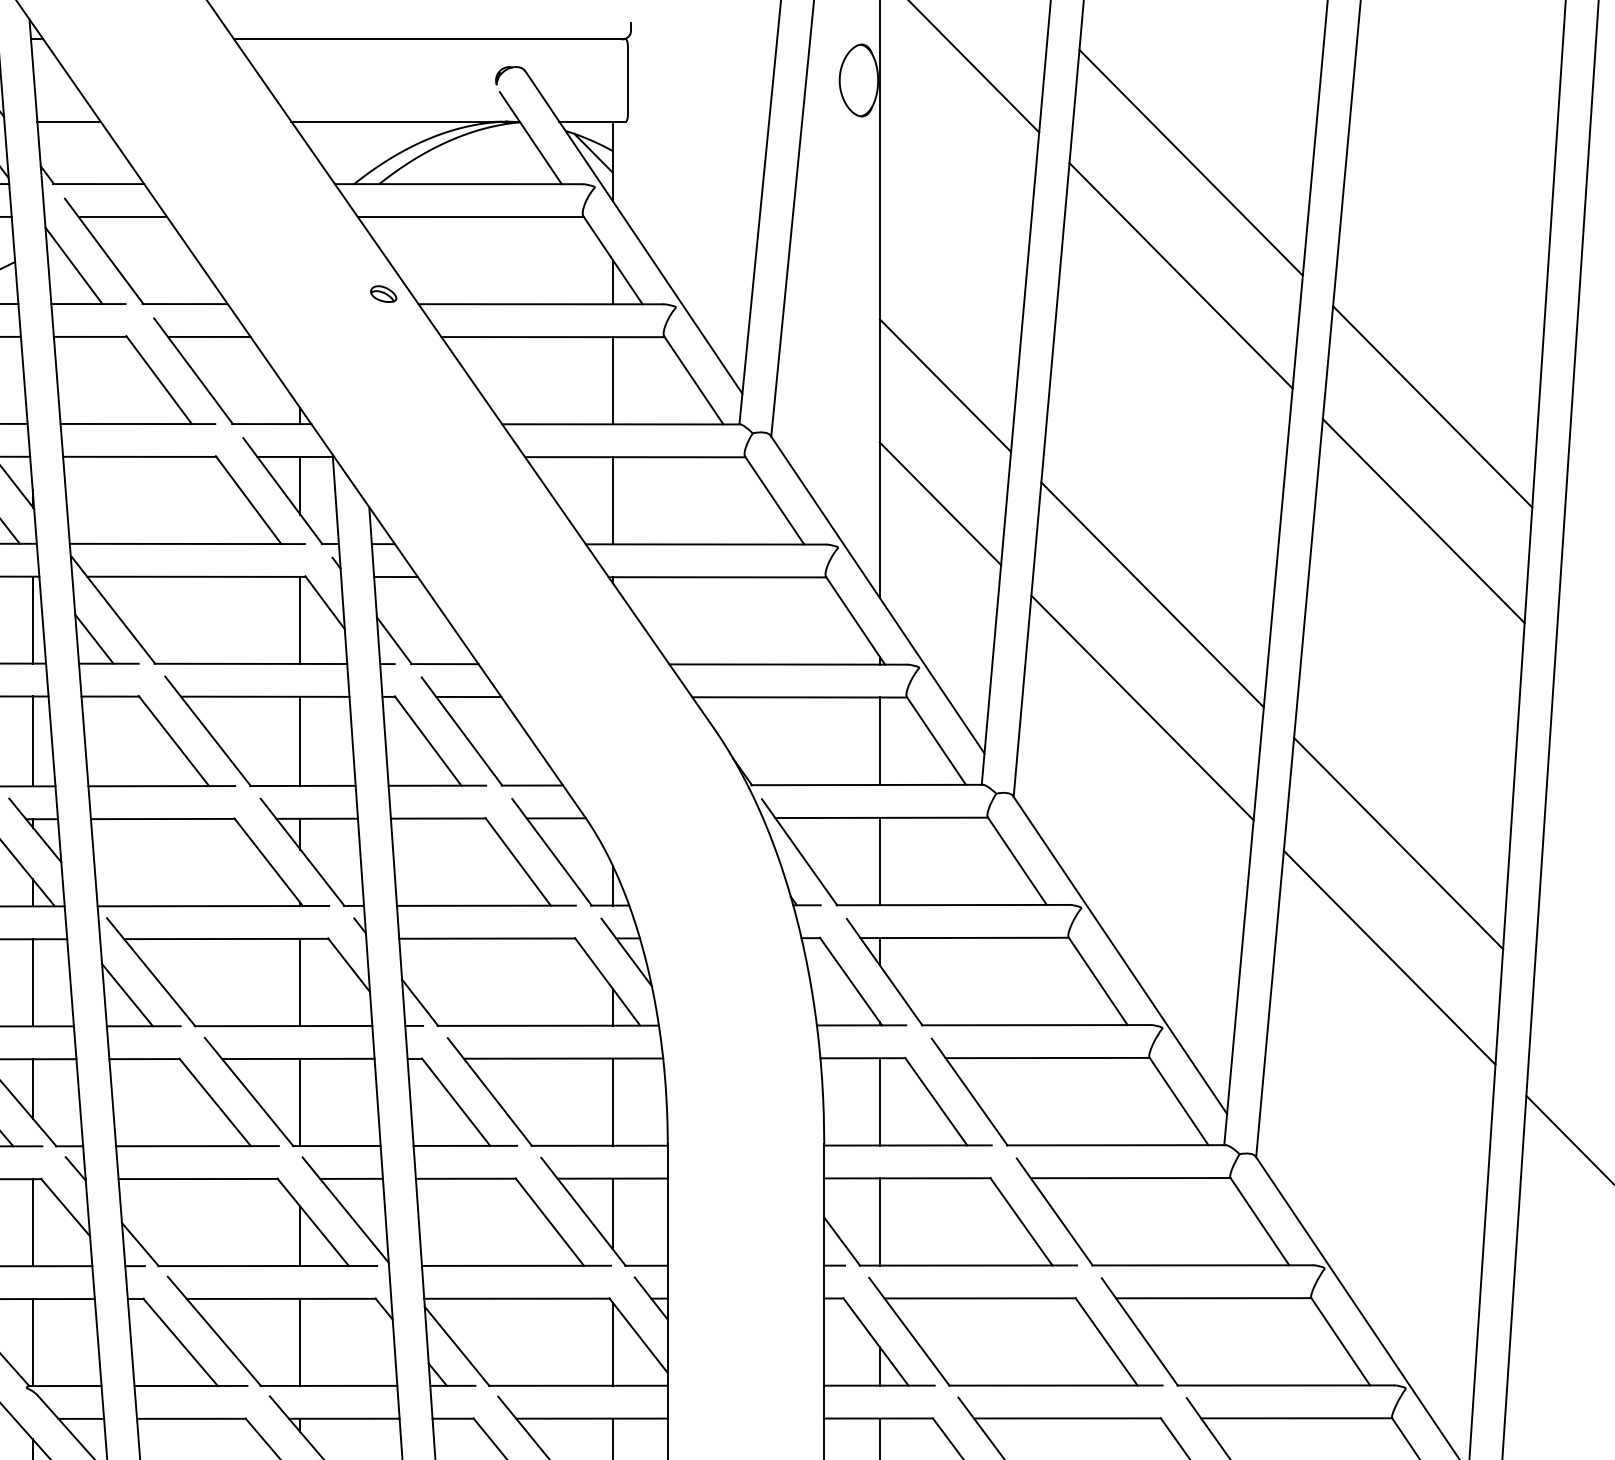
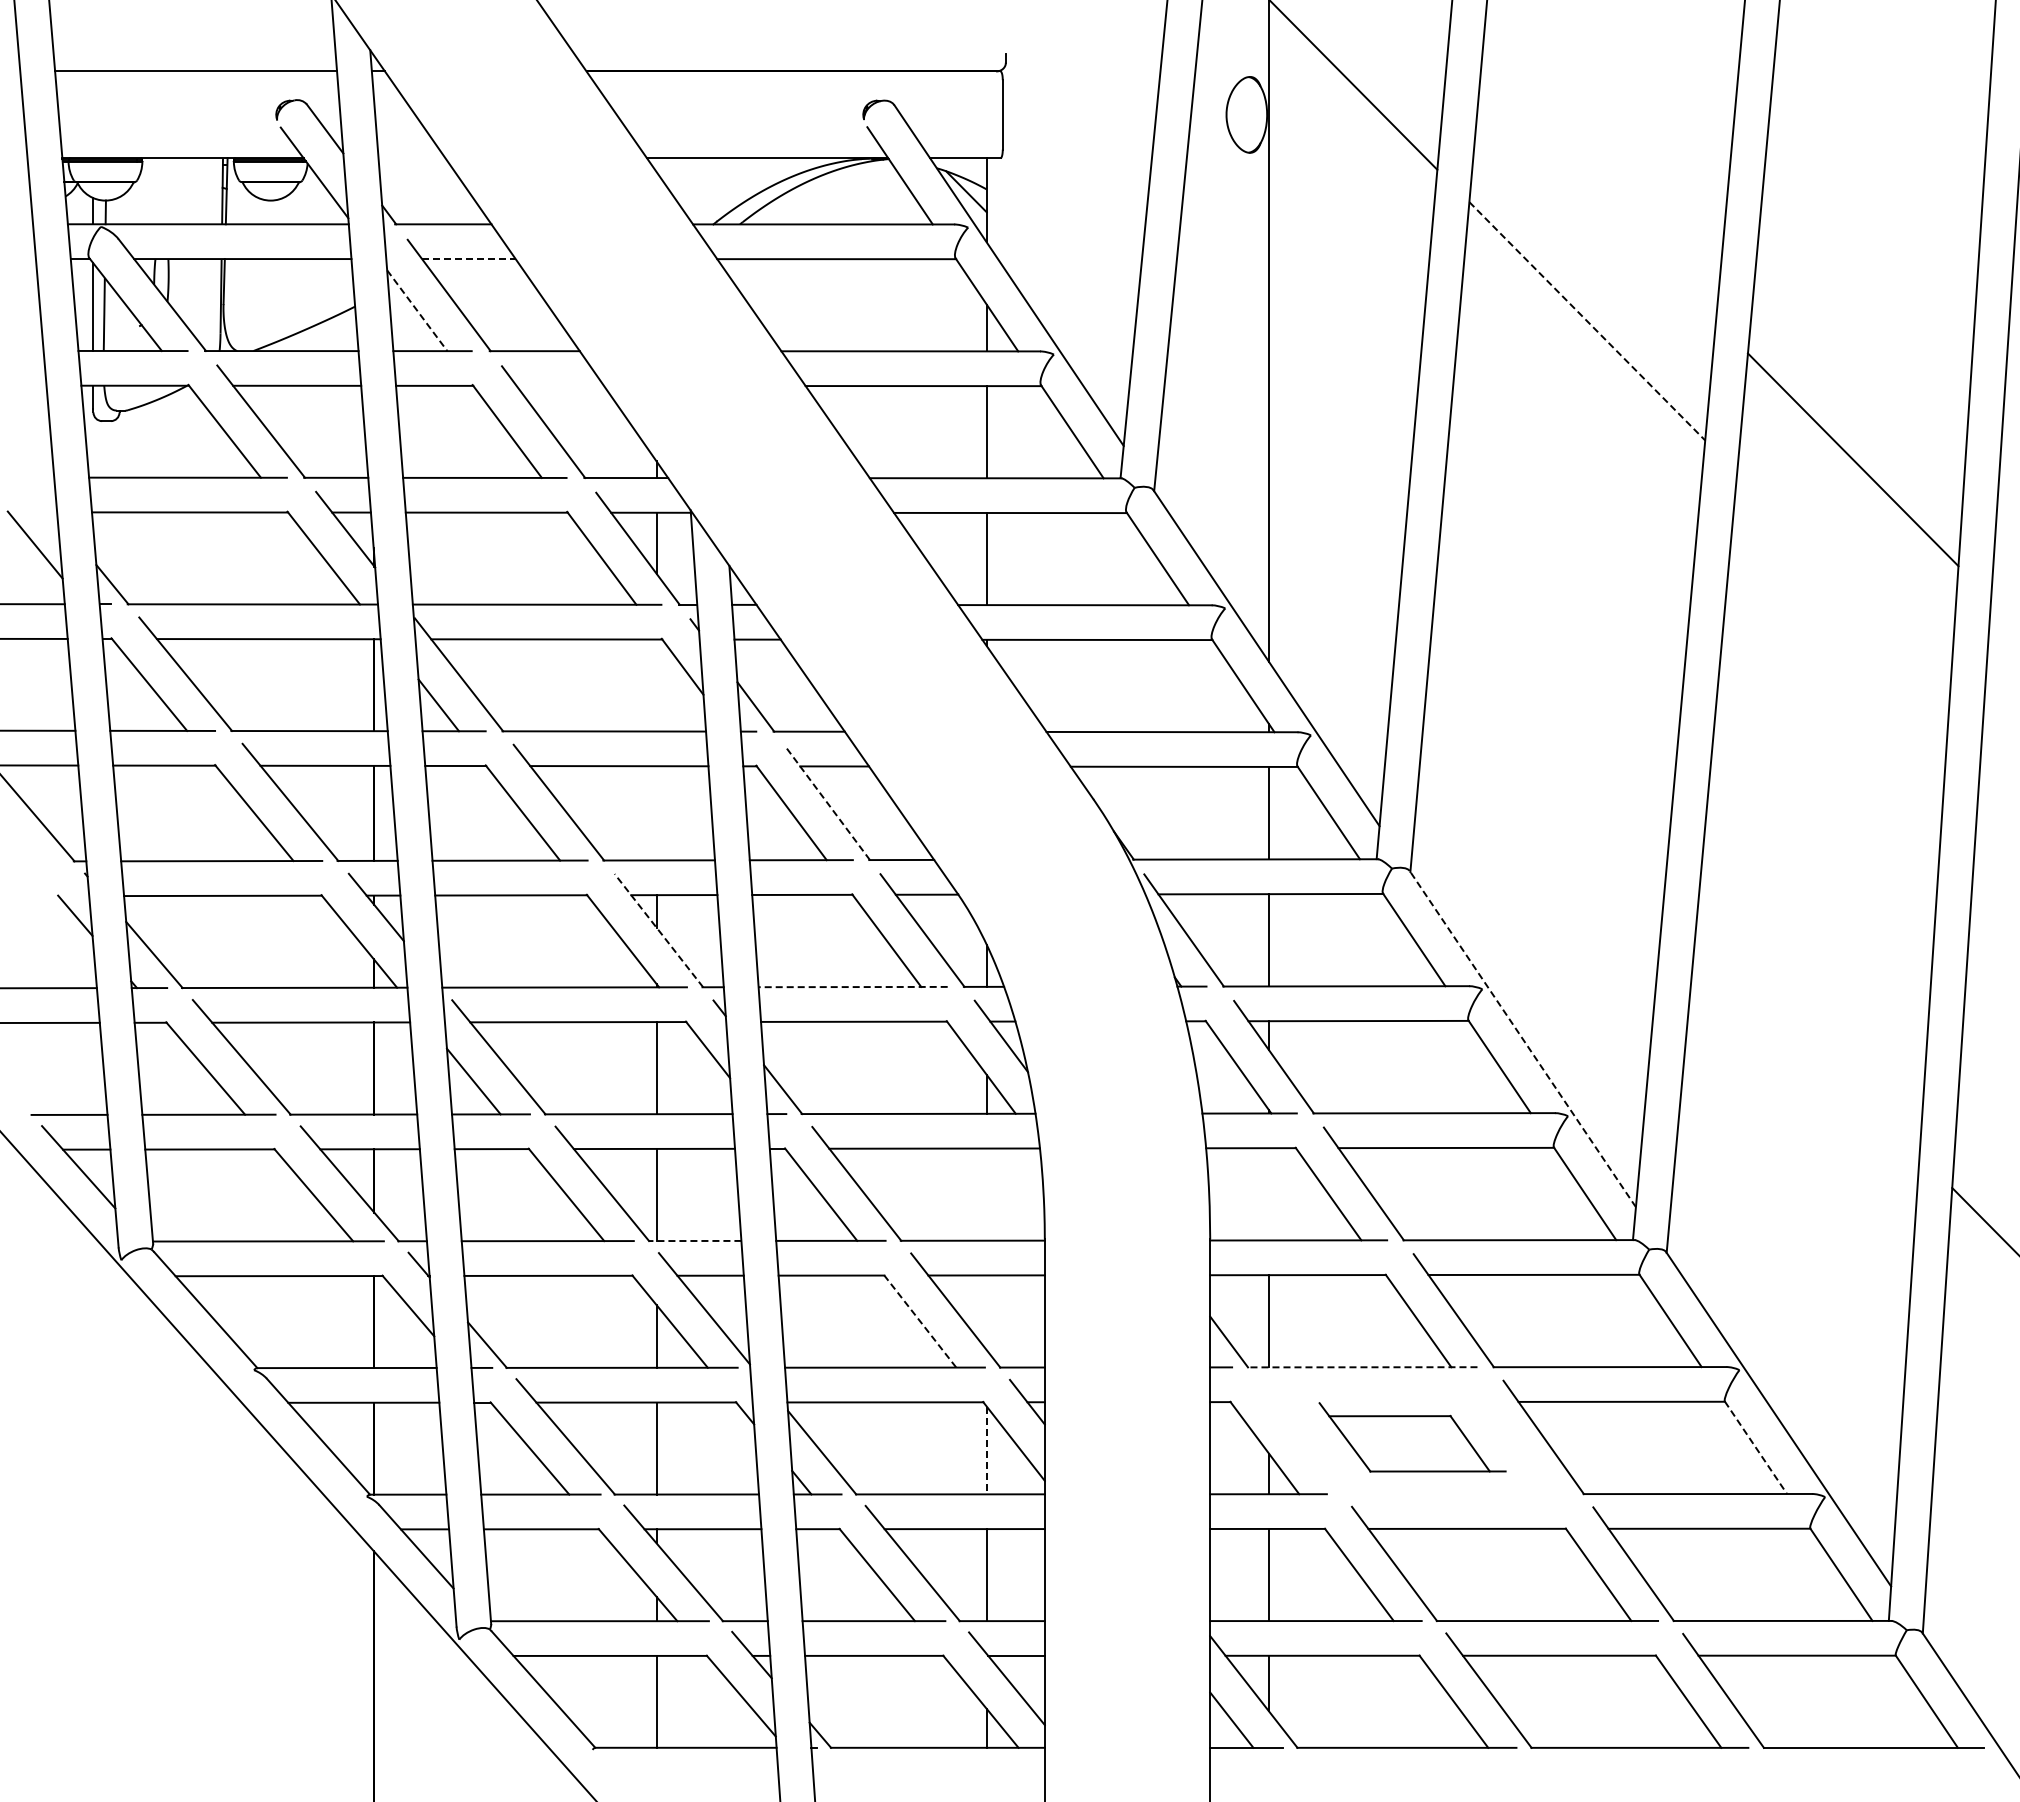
line: (68, 121) -> (411, 158), removed
line: (1190, 162) -> (1597, 201), removed
line: (122, 217) -> (468, 259), solid -> dashed
line: (74, 266) -> (417, 311), solid -> dashed
line: (1181, 276) -> (1587, 321), solid -> dashed
part: (383, 293) -> (744, 340), removed
line: (209, 336) -> (560, 385), removed
line: (944, 385) -> (1337, 437), removed
line: (939, 504) -> (1332, 562), removed
line: (1423, 521) -> (1843, 580), removed
line: (1151, 594) -> (1556, 658), removed
line: (300, 620) -> (656, 685), removed
line: (1142, 707) -> (1546, 777), removed
line: (462, 731) -> (827, 802), solid -> dashed
line: (300, 741) -> (656, 813), removed
line: (1397, 842) -> (1816, 920), removed
line: (302, 852) -> (658, 930), solid -> dashed
line: (486, 906) -> (853, 987), solid -> dashed
line: (1119, 955) -> (1522, 1039), solid -> dashed
line: (1389, 958) -> (1807, 1042), removed
line: (612, 1102) -> (986, 1194), removed
line: (879, 1102) -> (1268, 1194), removed
line: (336, 1146) -> (694, 1241), solid -> dashed
line: (612, 1213) -> (986, 1312), removed
line: (550, 1222) -> (920, 1321), solid -> dashed
line: (968, 1265) -> (1362, 1367), solid -> dashed
part: (1015, 1331) -> (1412, 1437), size x0.6
line: (1340, 1341) -> (1755, 1447), solid -> dashed
line: (612, 1344) -> (986, 1450), solid -> dashed

